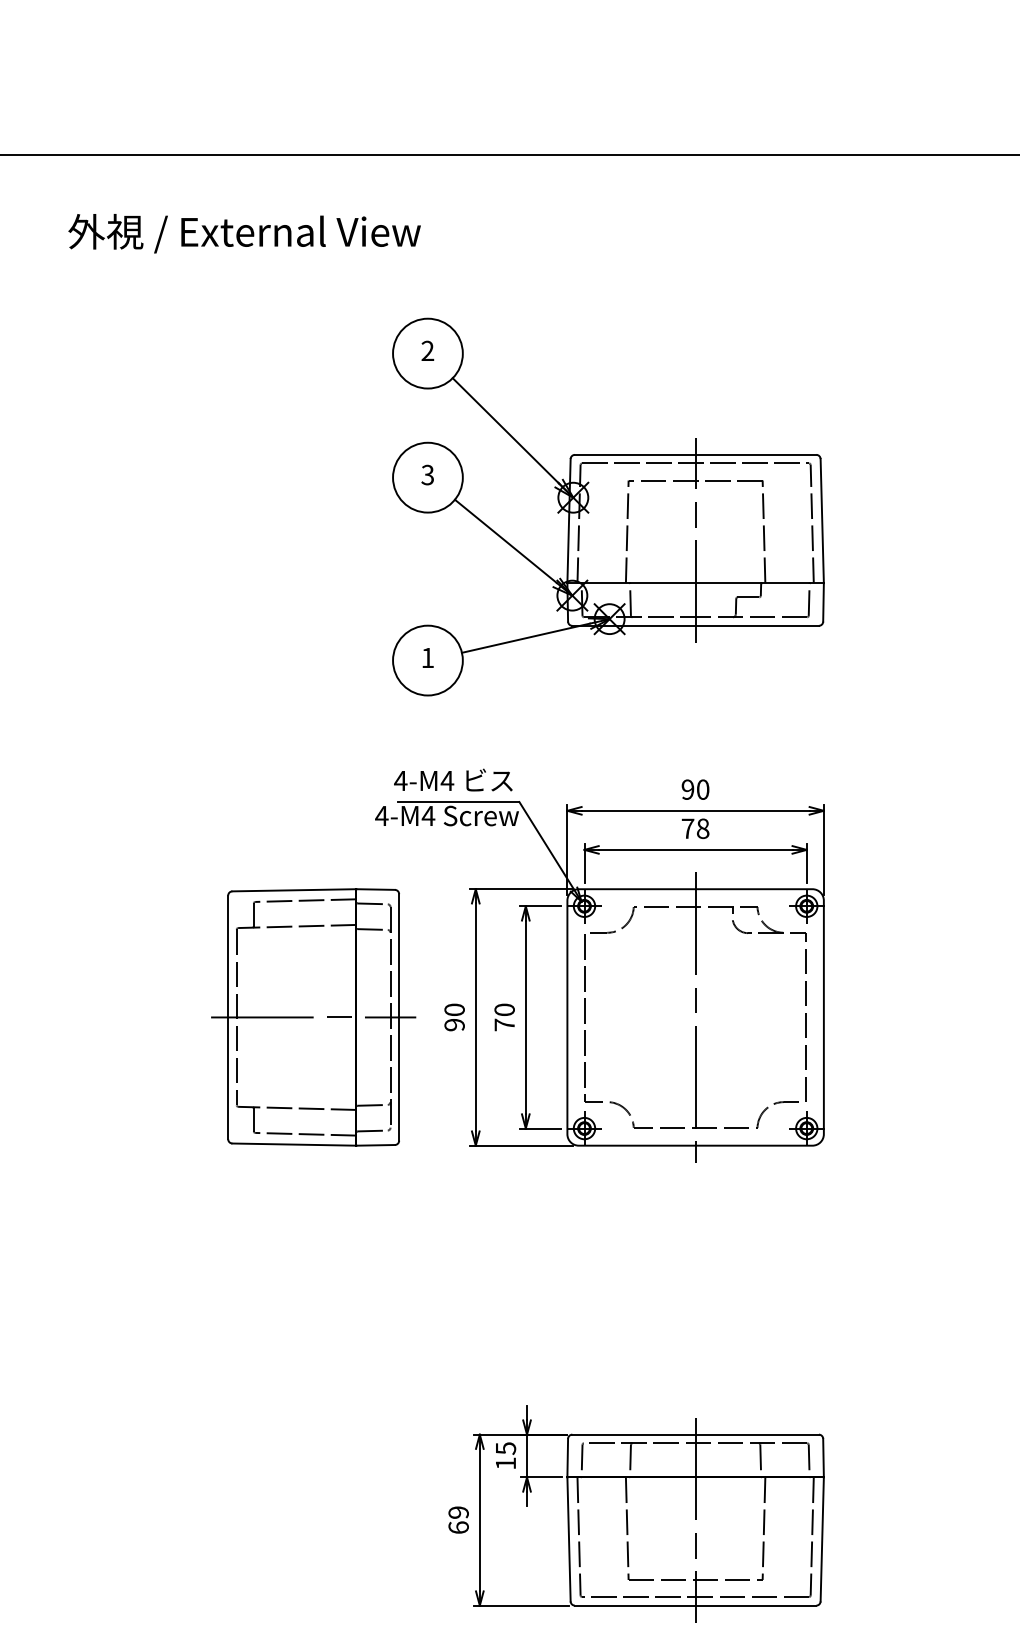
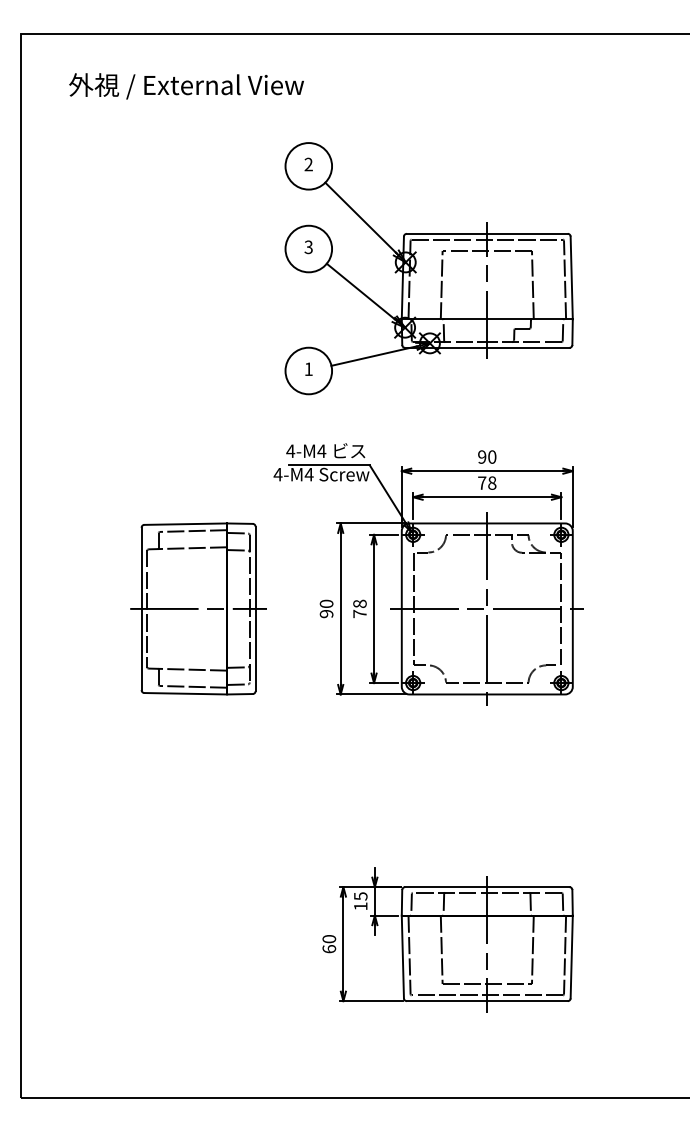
text: (503, 1009) -> (359, 603), 70 -> 78
part: (313, 1016) -> (198, 608), moved
line: (695, 1016) -> (487, 608), added
text: (458, 1513) -> (329, 939), 69 -> 60

